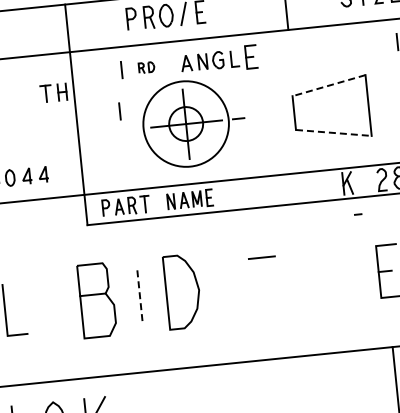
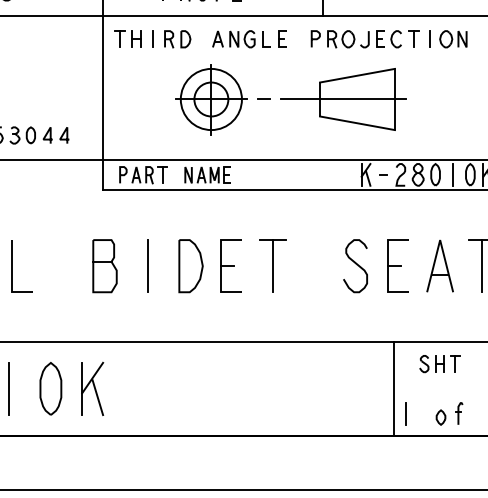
part: (332, 48) -> (364, 39), added
part: (250, 56) -> (282, 38), size x0.71
part: (146, 67) -> (177, 39), size x1.67
line: (329, 85) -> (357, 75), dashed -> solid
part: (53, 92) -> (127, 38), moved
line: (119, 110) -> (146, 79), removed
line: (317, 110) -> (343, 99), added
circle: (185, 124) -> (210, 99), size x0.71
line: (333, 133) -> (357, 123), dashed -> solid
line: (358, 214) -> (383, 174), moved
curve: (347, 274) -> (356, 265), added
line: (264, 283) -> (273, 266), added
part: (221, 287) -> (230, 265), added
part: (182, 292) -> (190, 266), size x0.71
line: (140, 296) -> (148, 266), dashed -> solid
part: (96, 301) -> (104, 266), size x0.71

